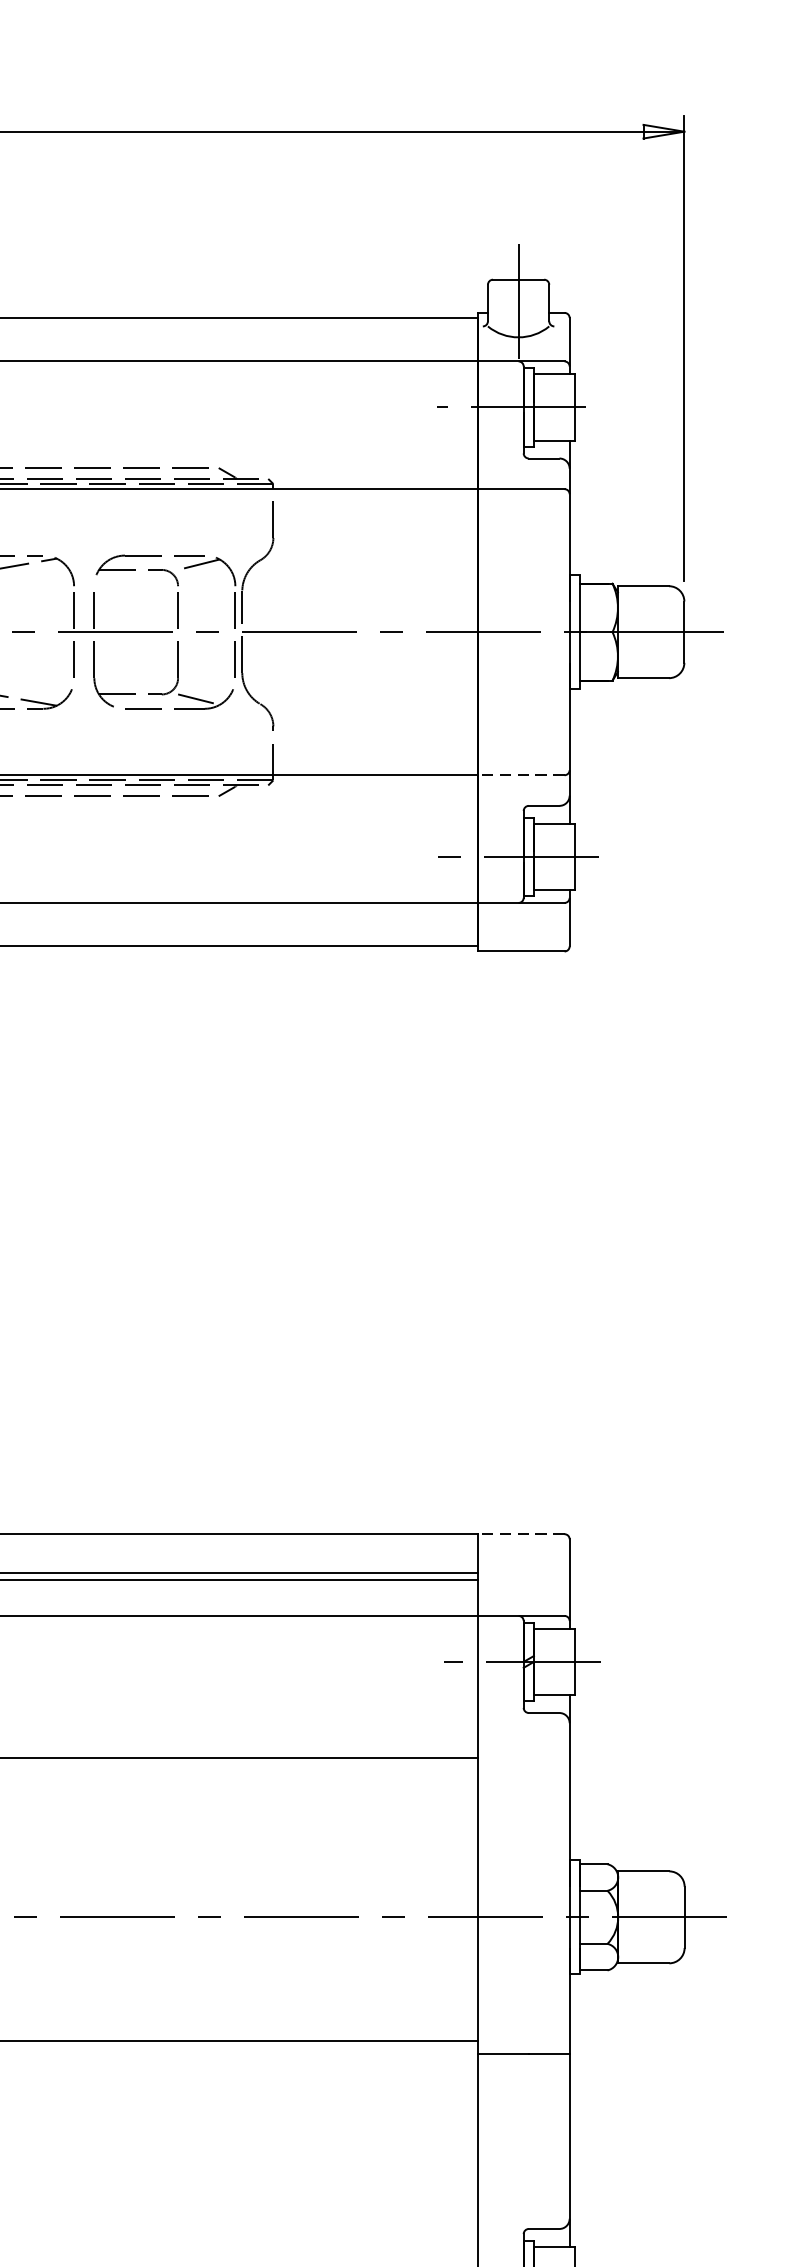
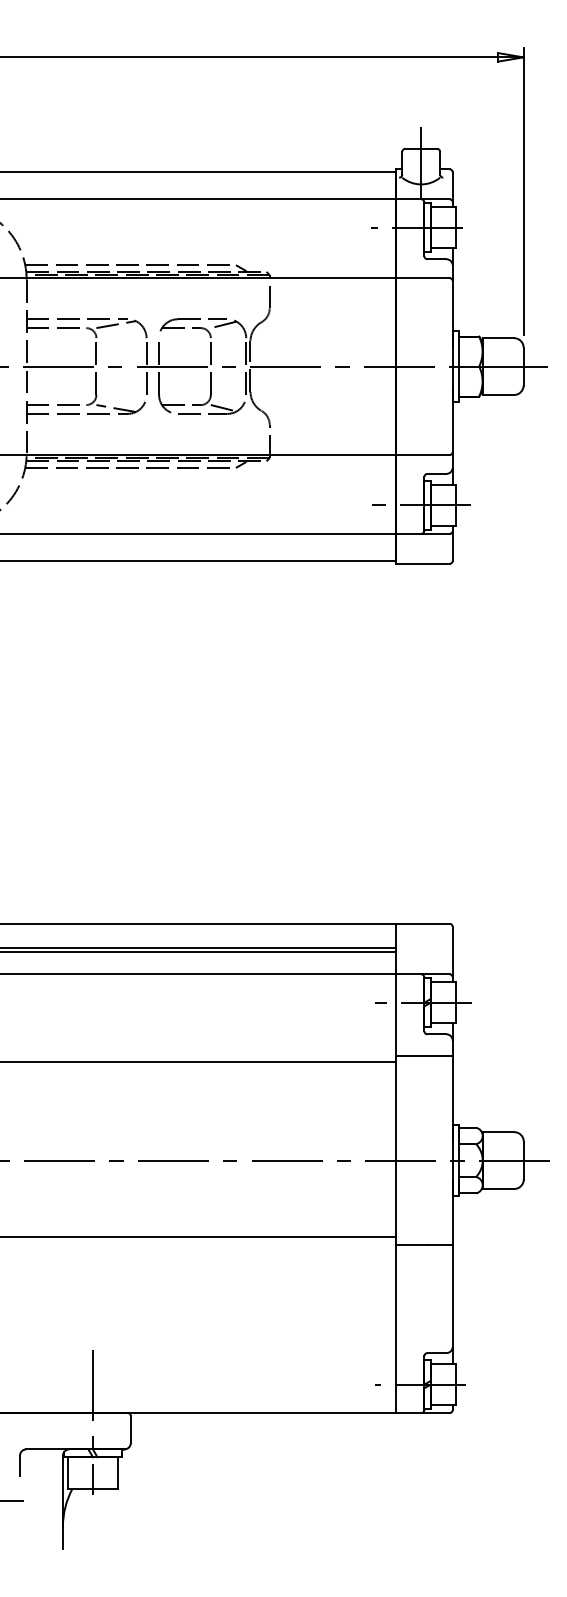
line: (520, 774) -> (422, 454), dashed -> solid
line: (520, 1533) -> (422, 923), dashed -> solid
line: (522, 1748) -> (423, 1056), added

